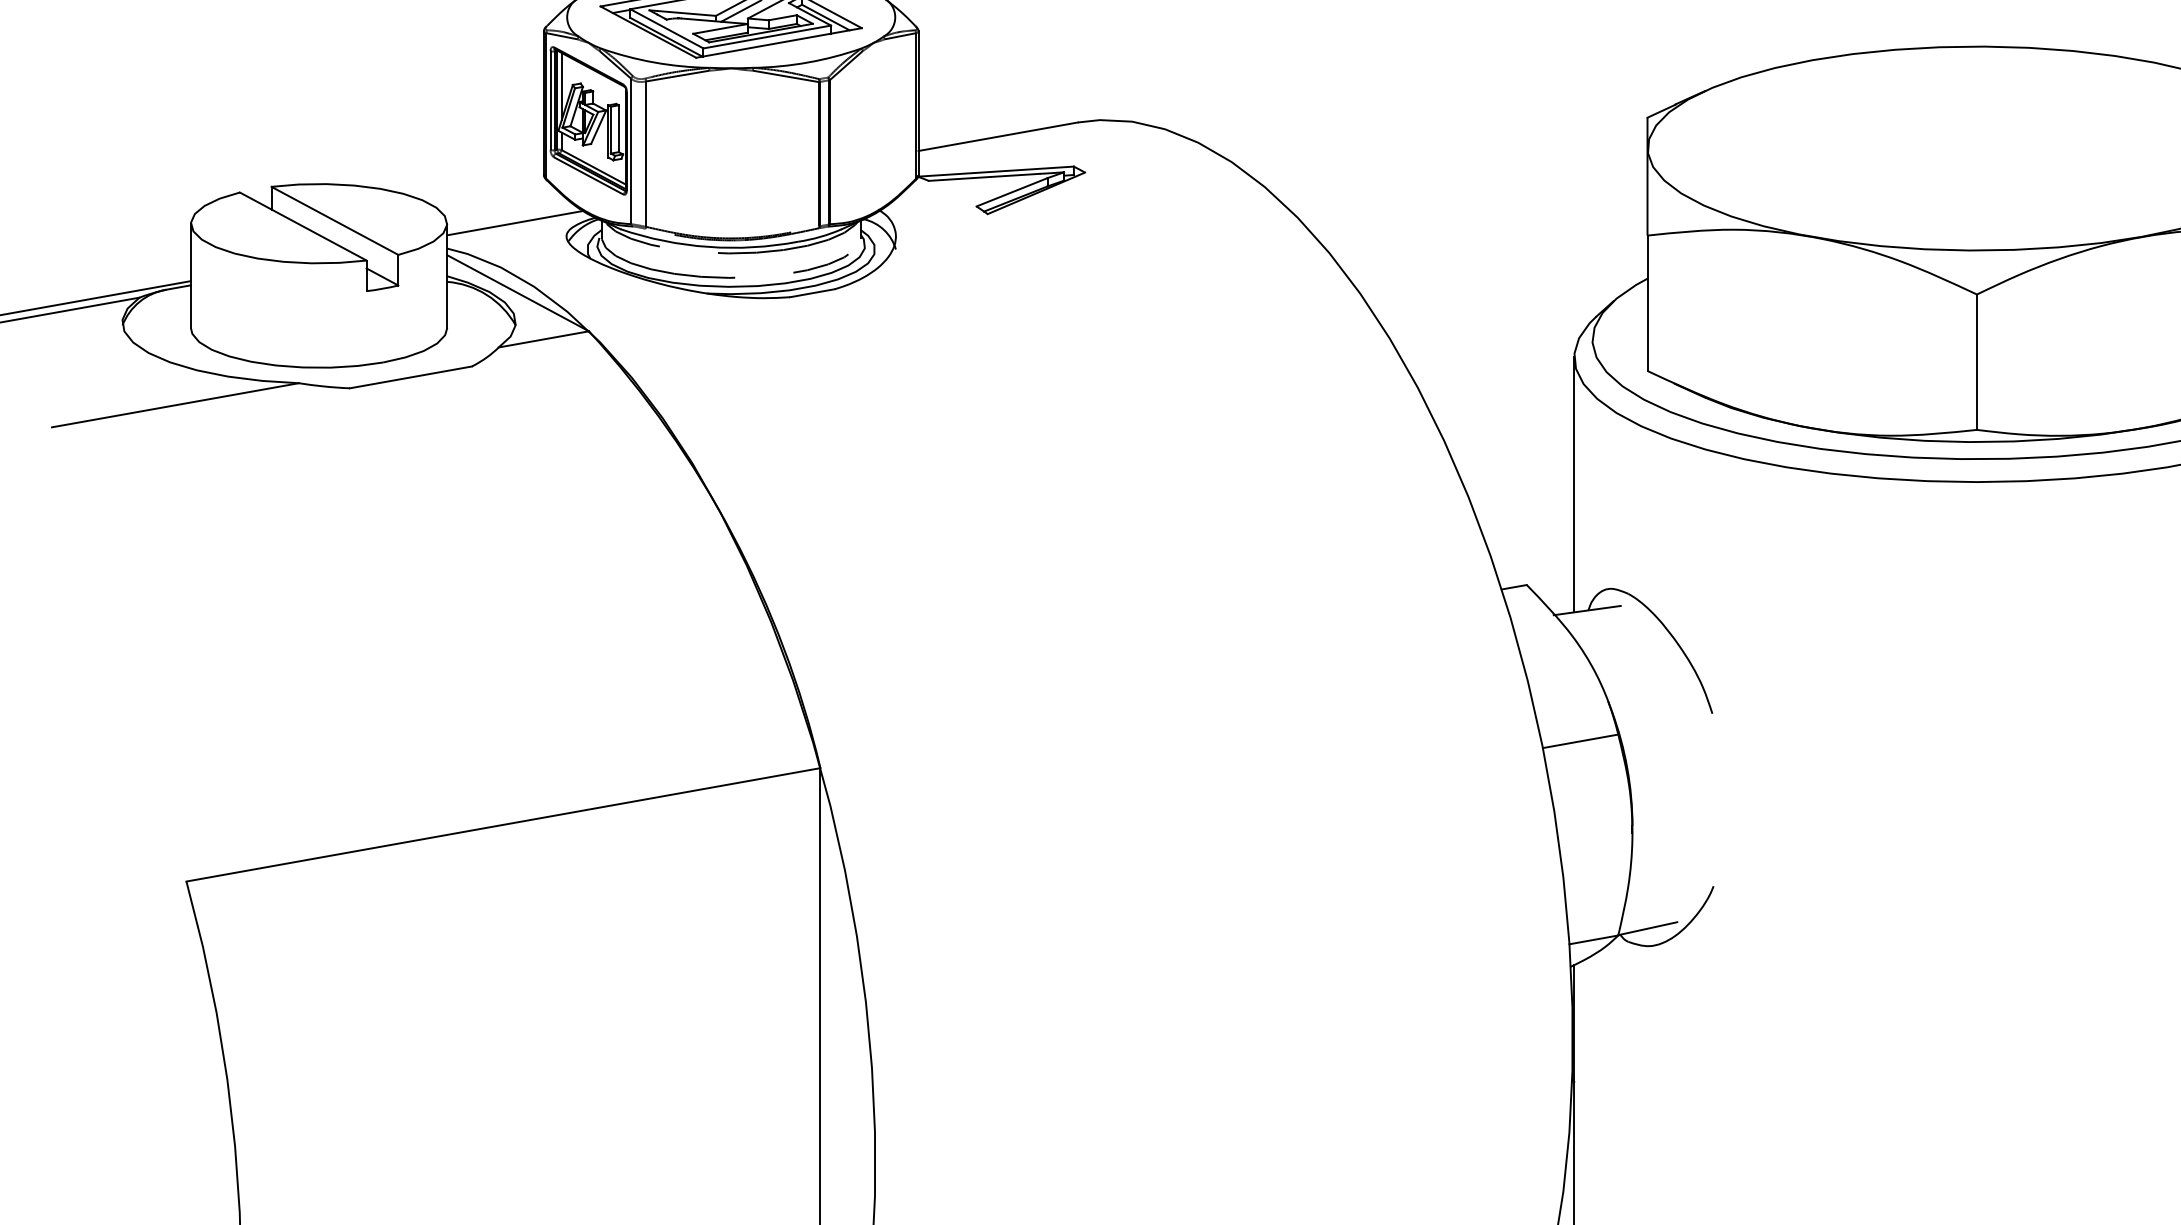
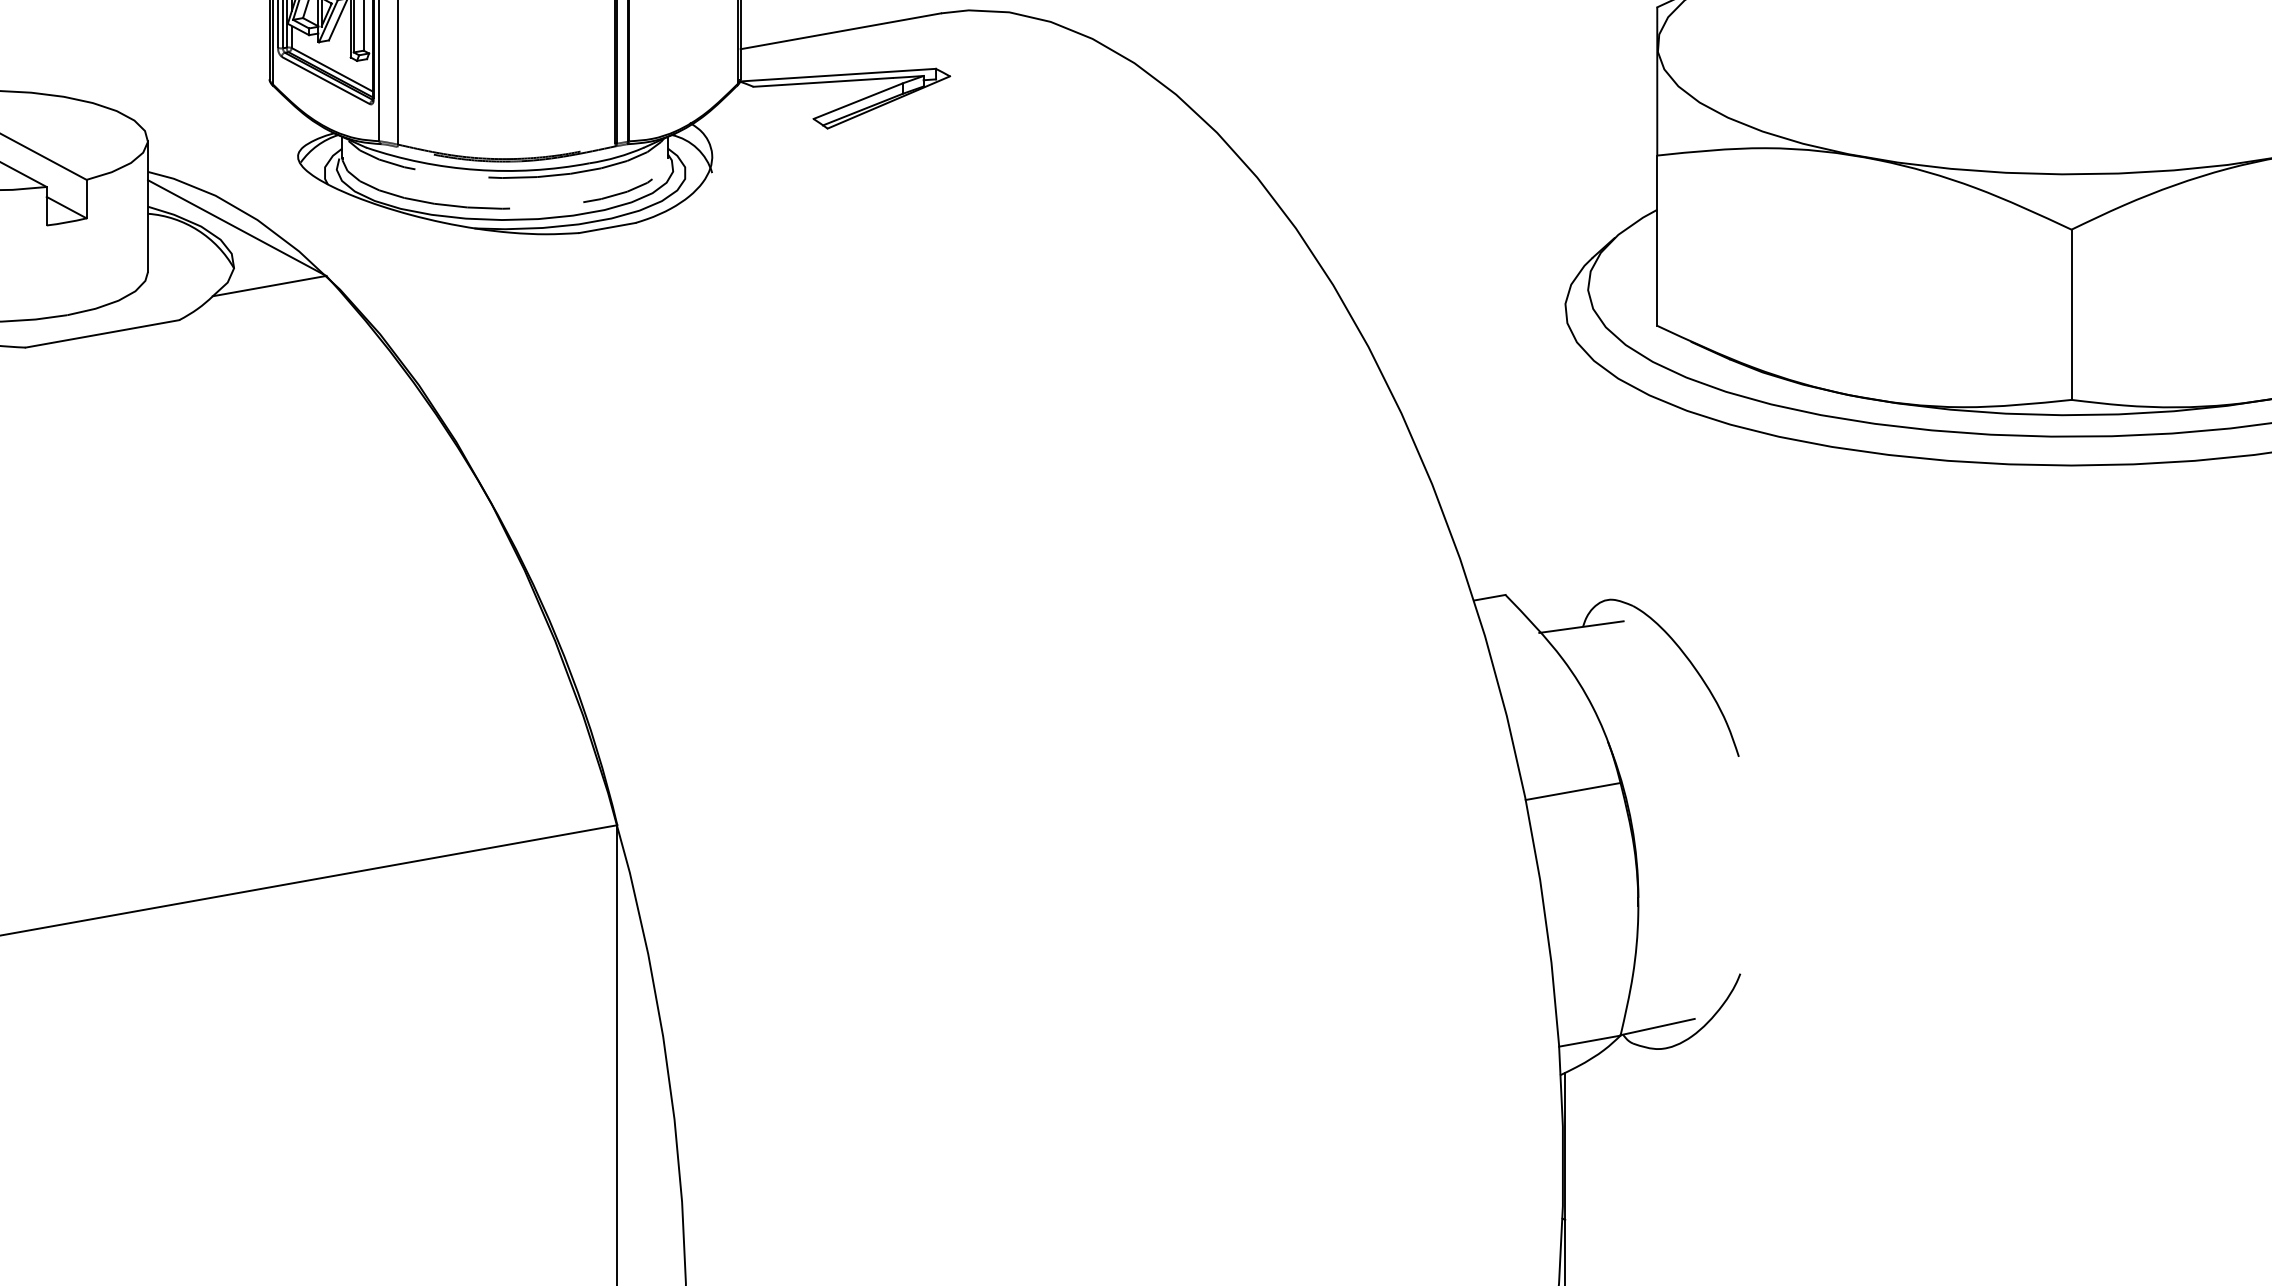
line: (515, 222) -> (233, 139), removed
line: (1574, 484) -> (1565, 468), removed

